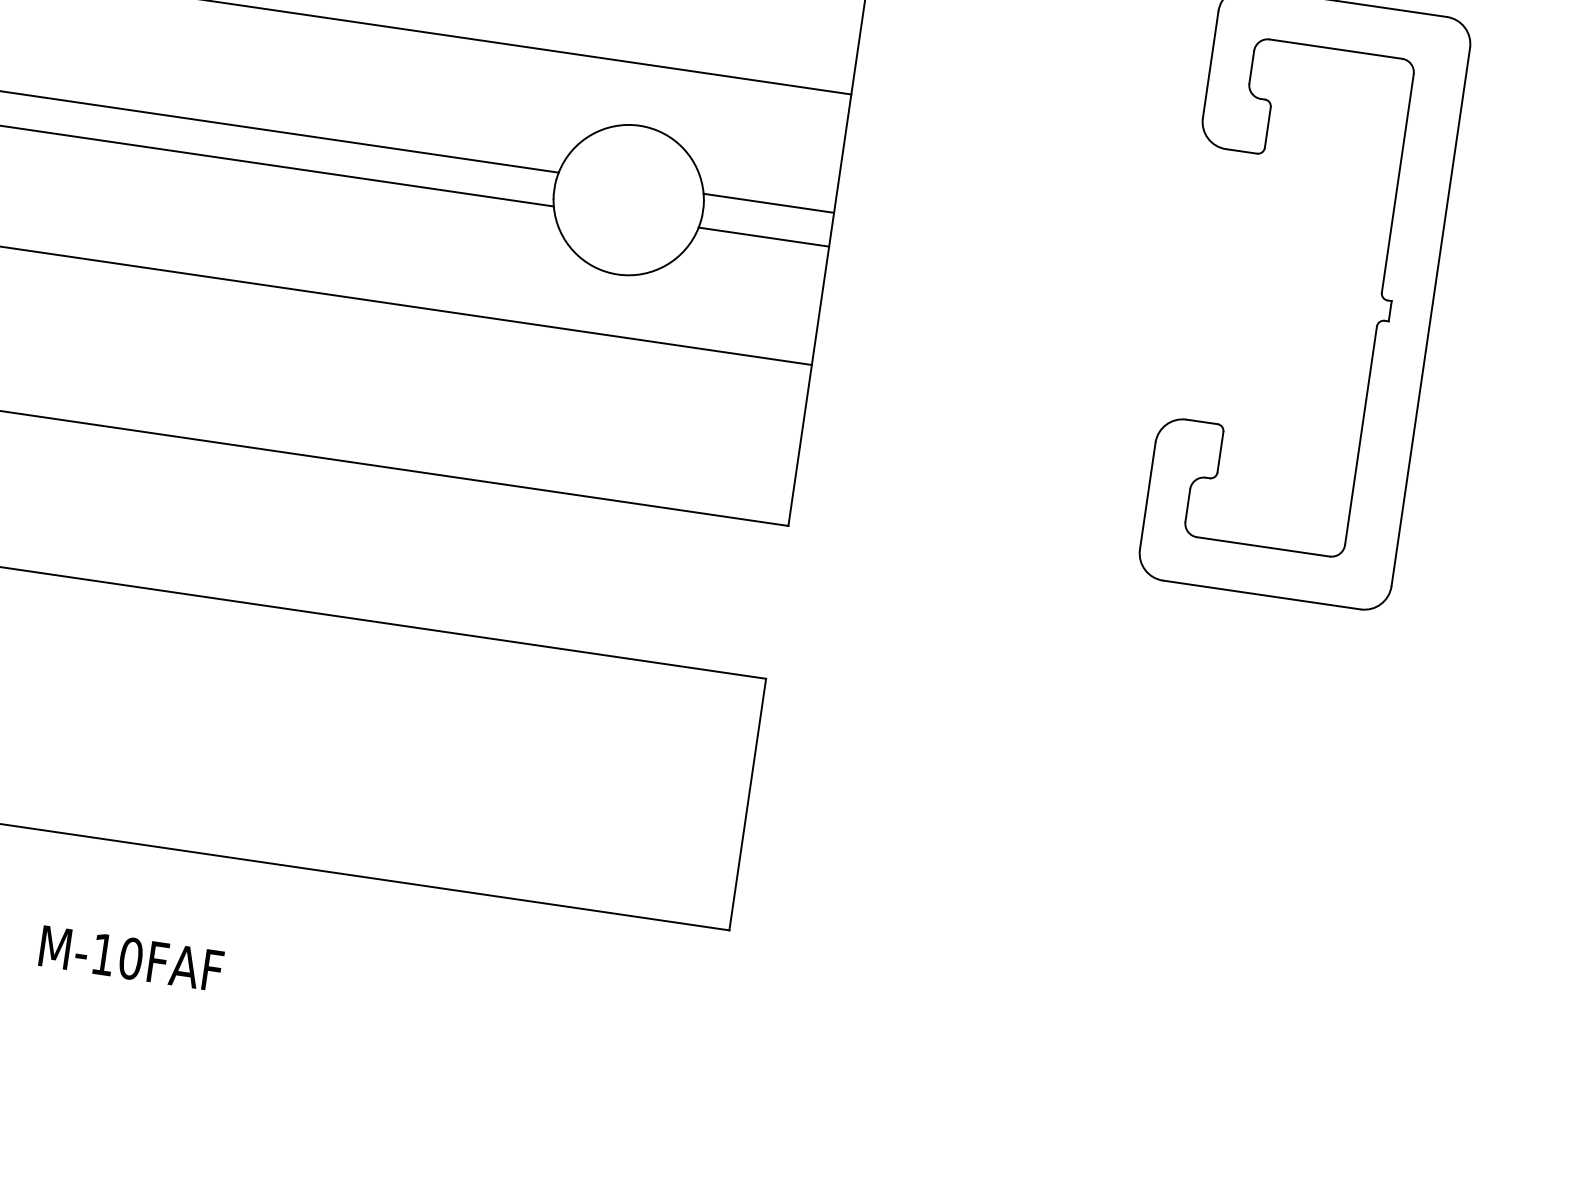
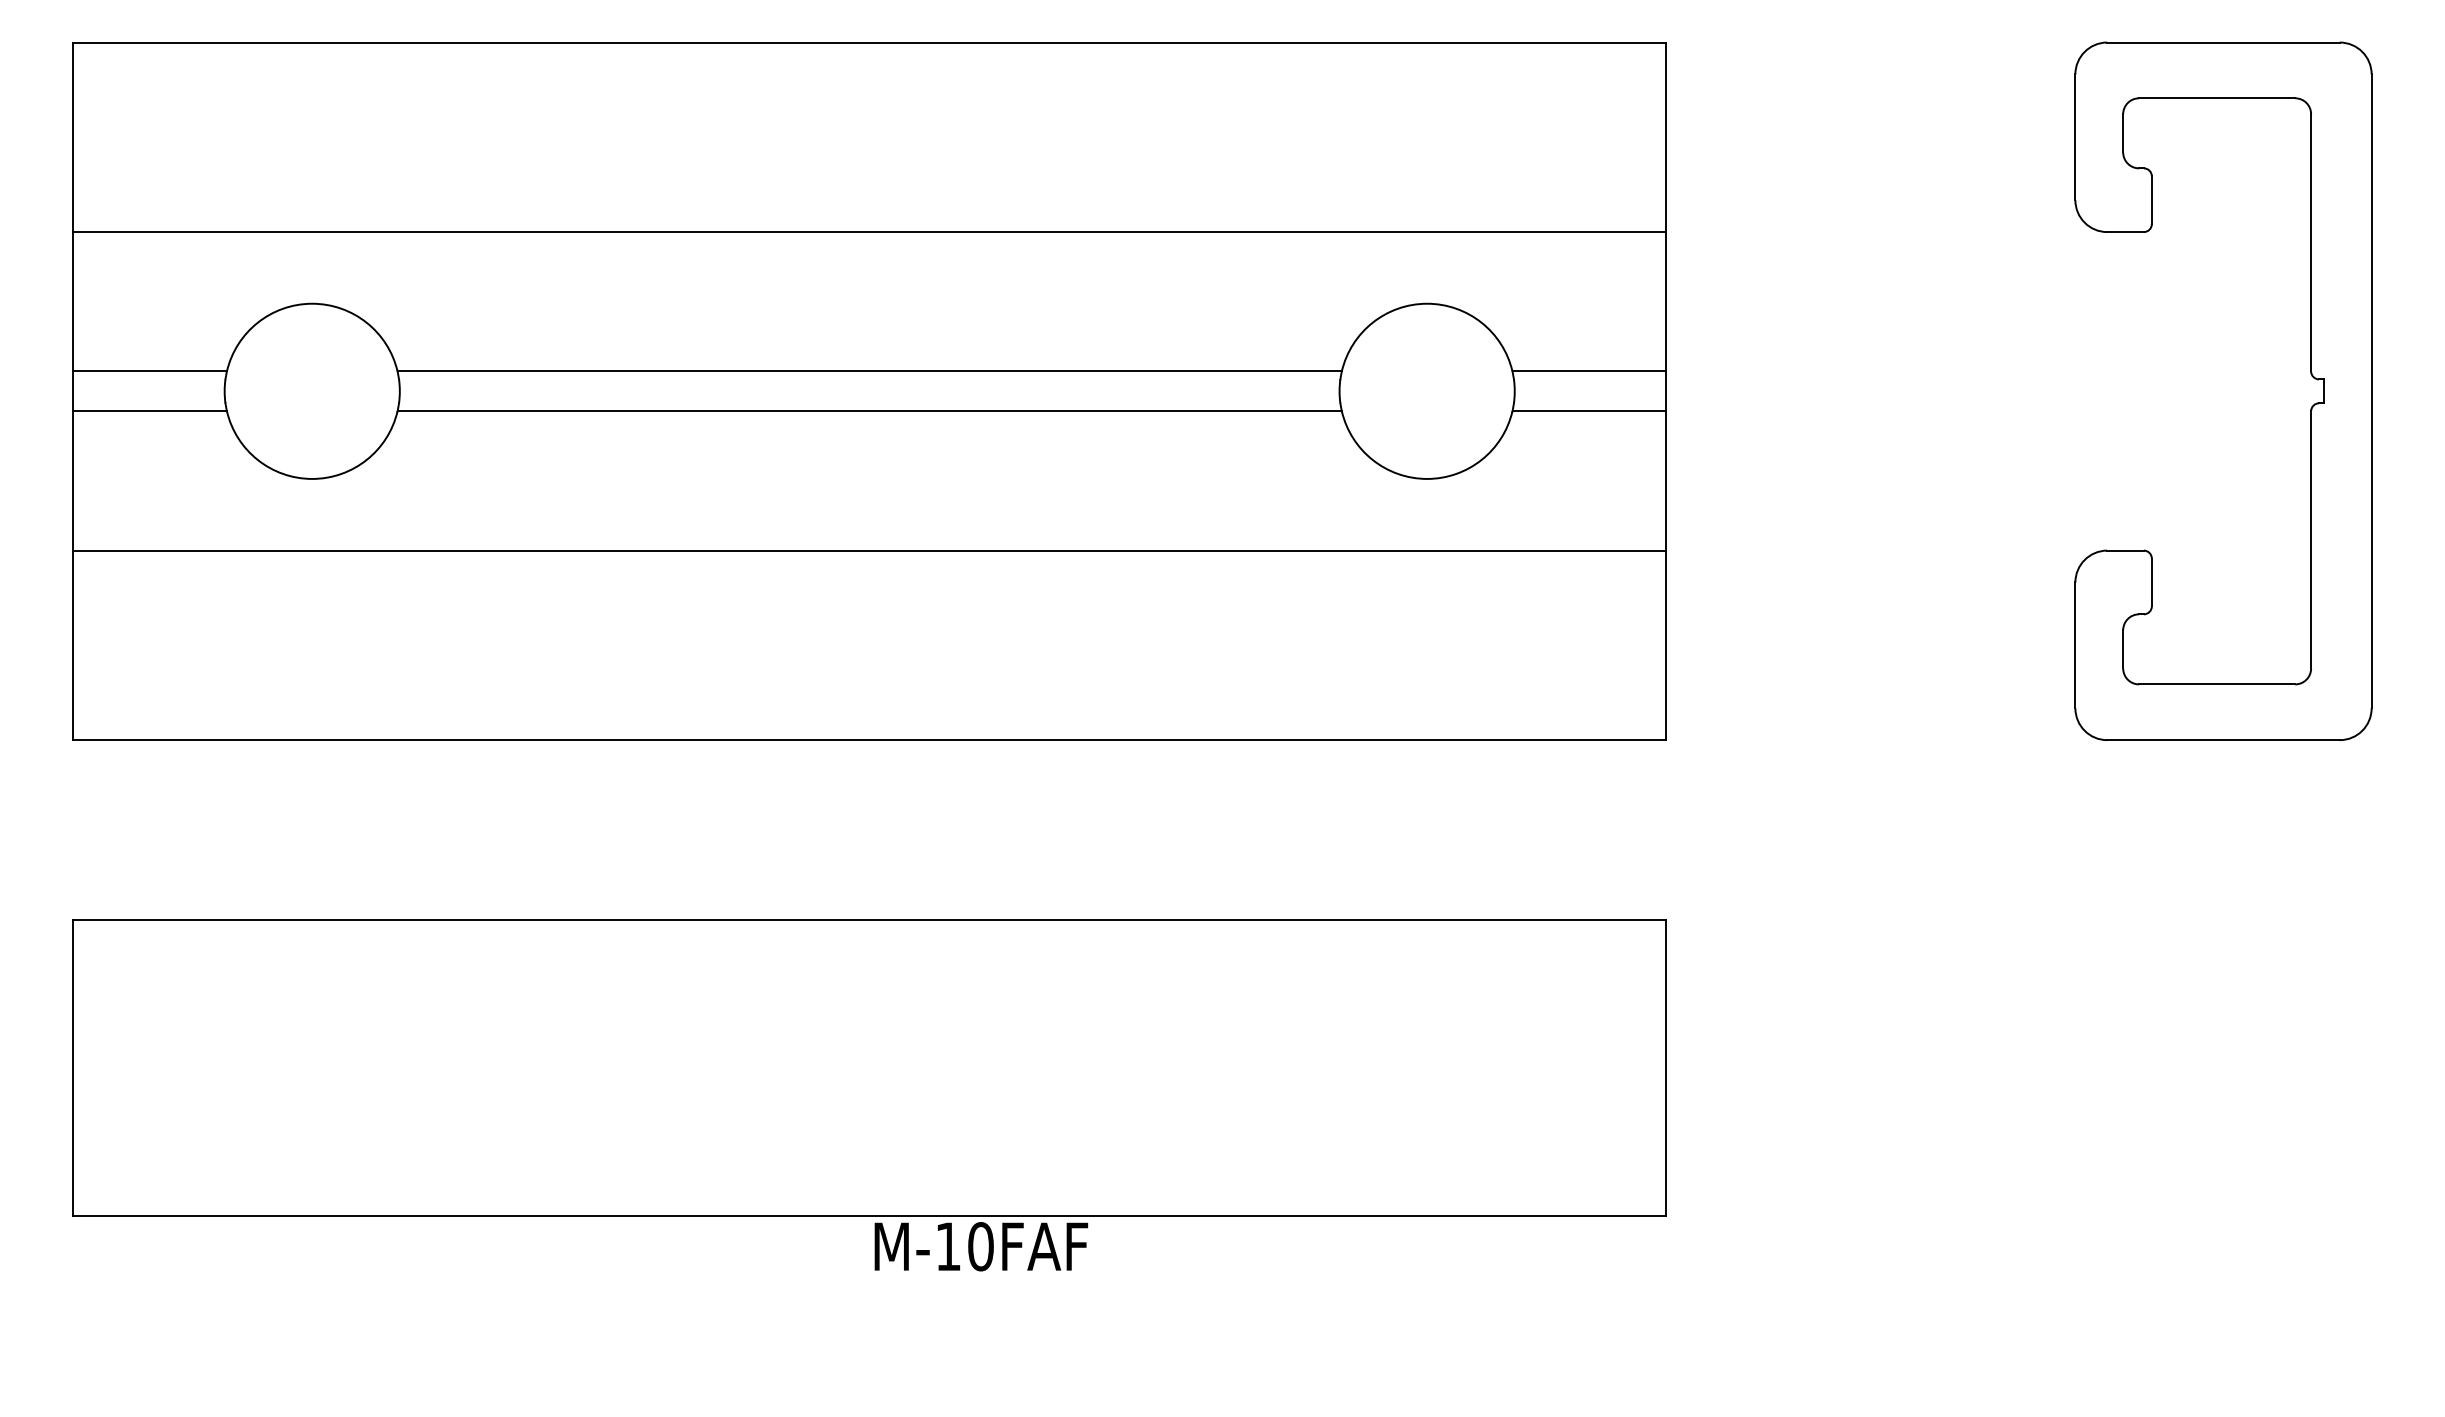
text: (131, 958) -> (981, 1246), moved

